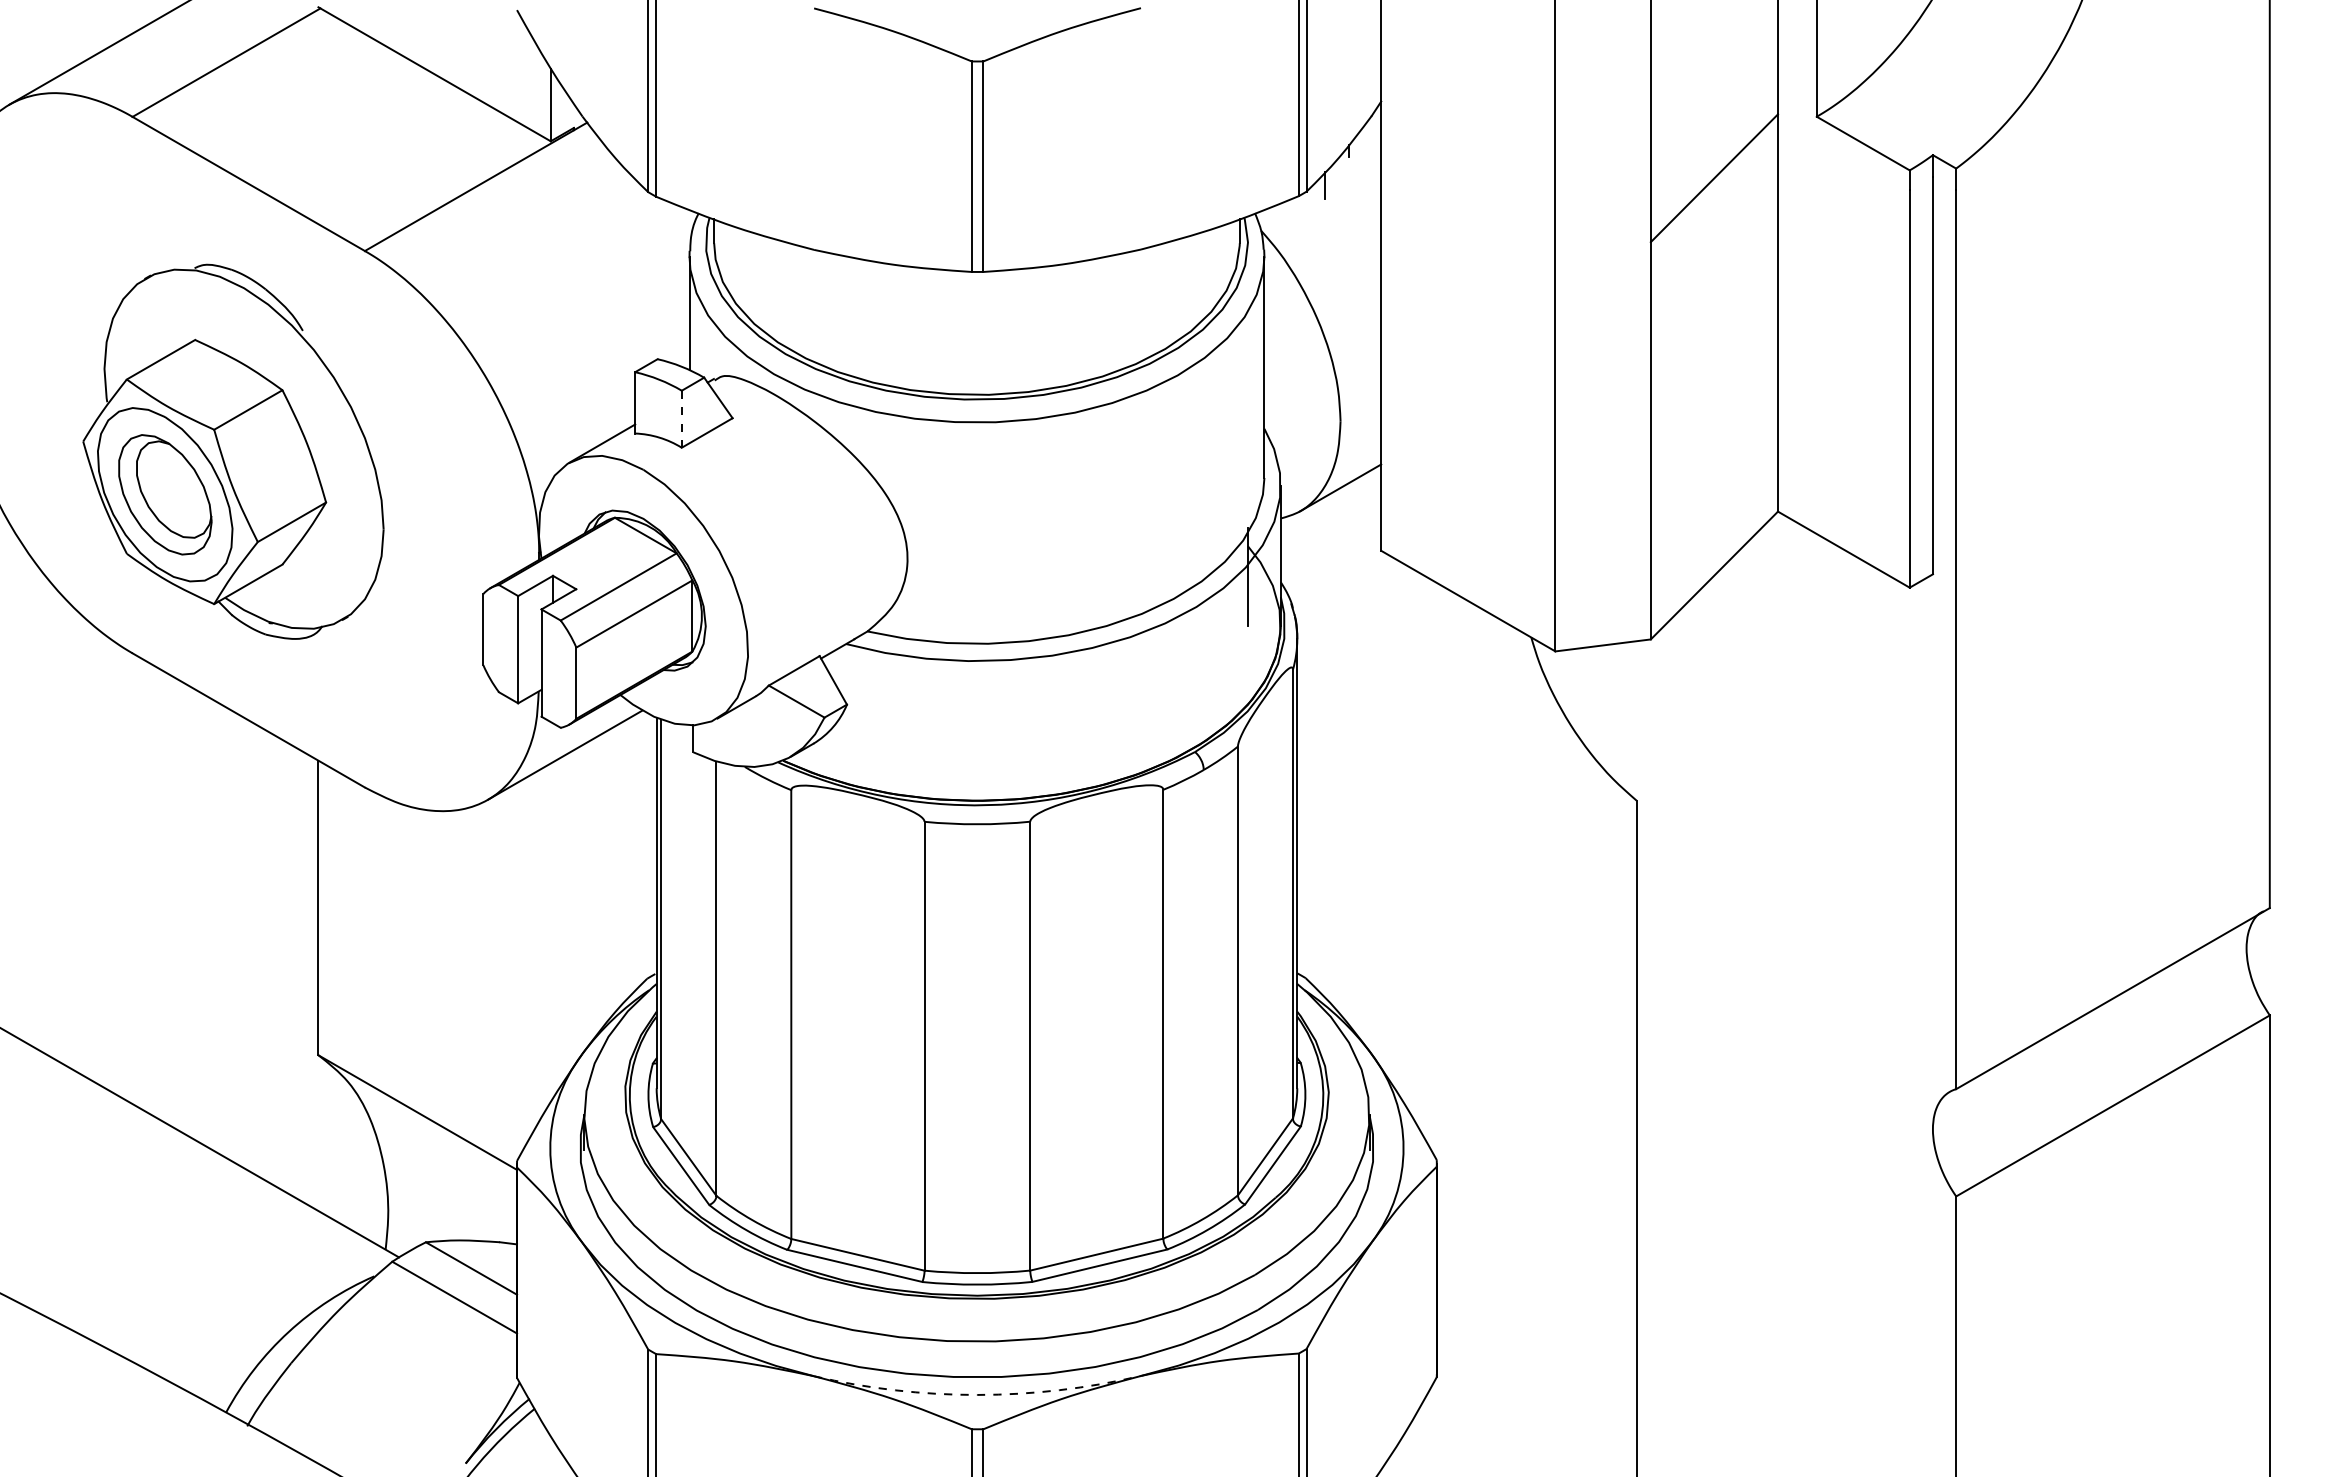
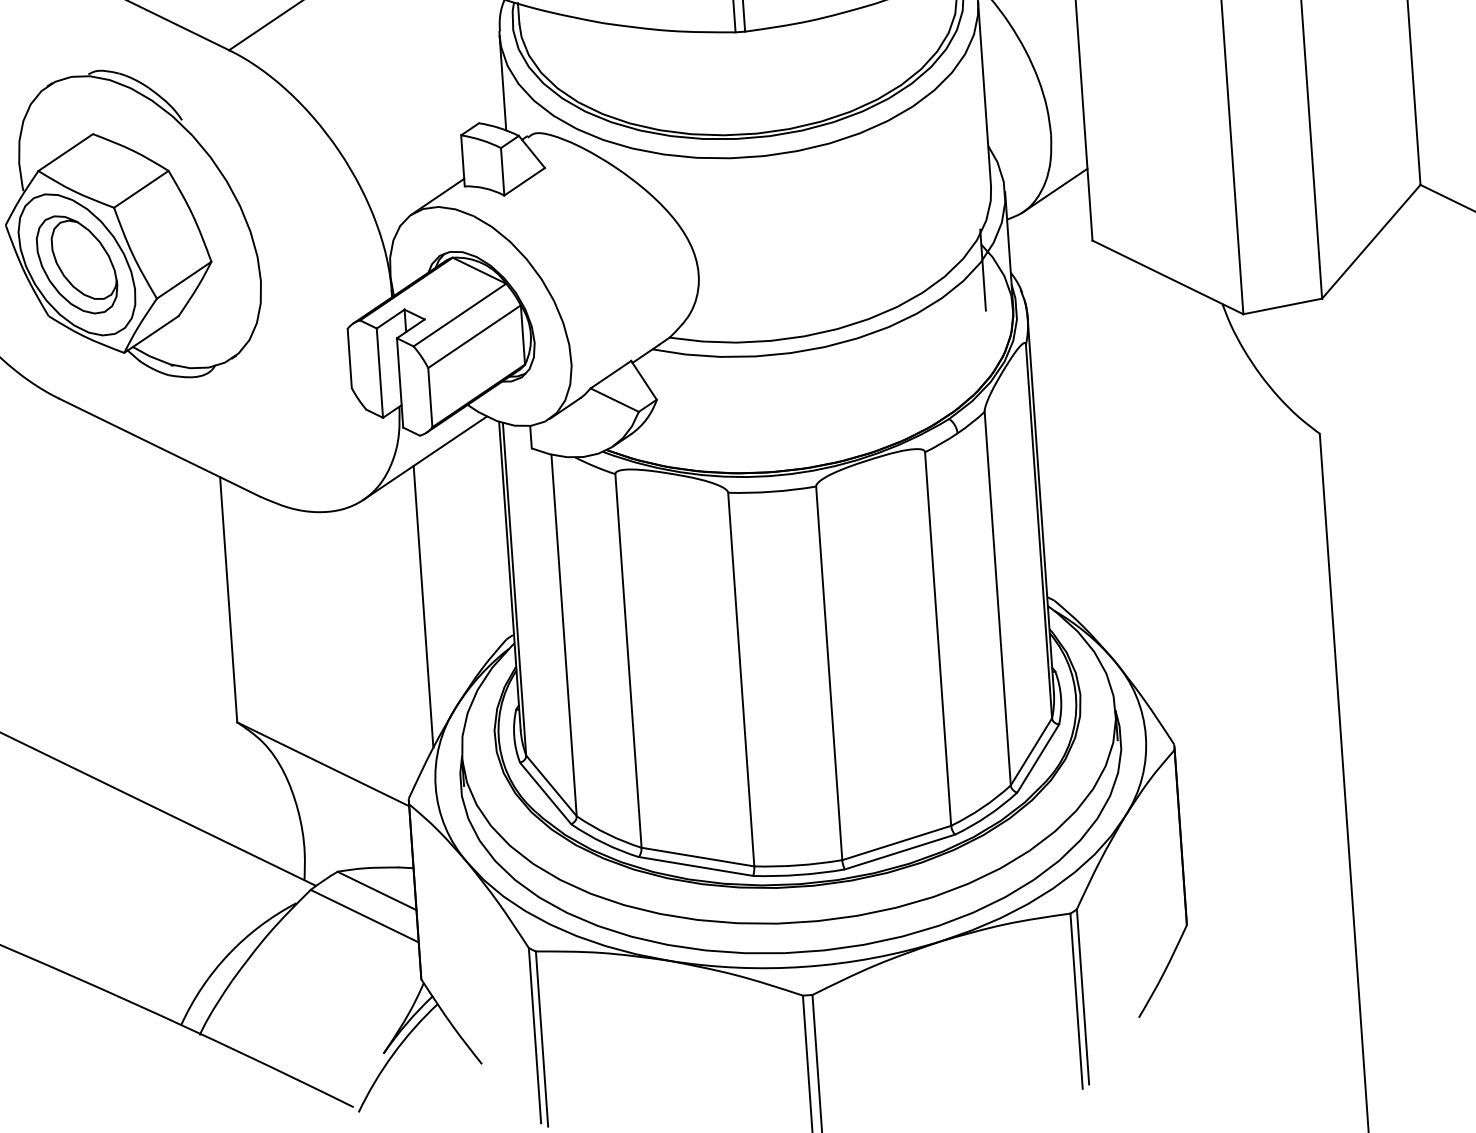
line: (681, 419) -> (502, 172), dashed -> solid
line: (550, 932) -> (423, 606), added
arc: (977, 1394) -> (805, 966), dashed -> solid

